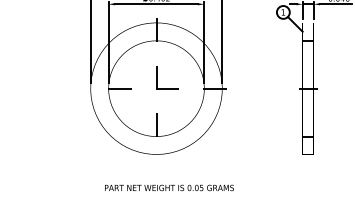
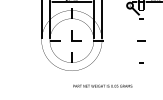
text: (168, 186) -> (102, 85), moved

